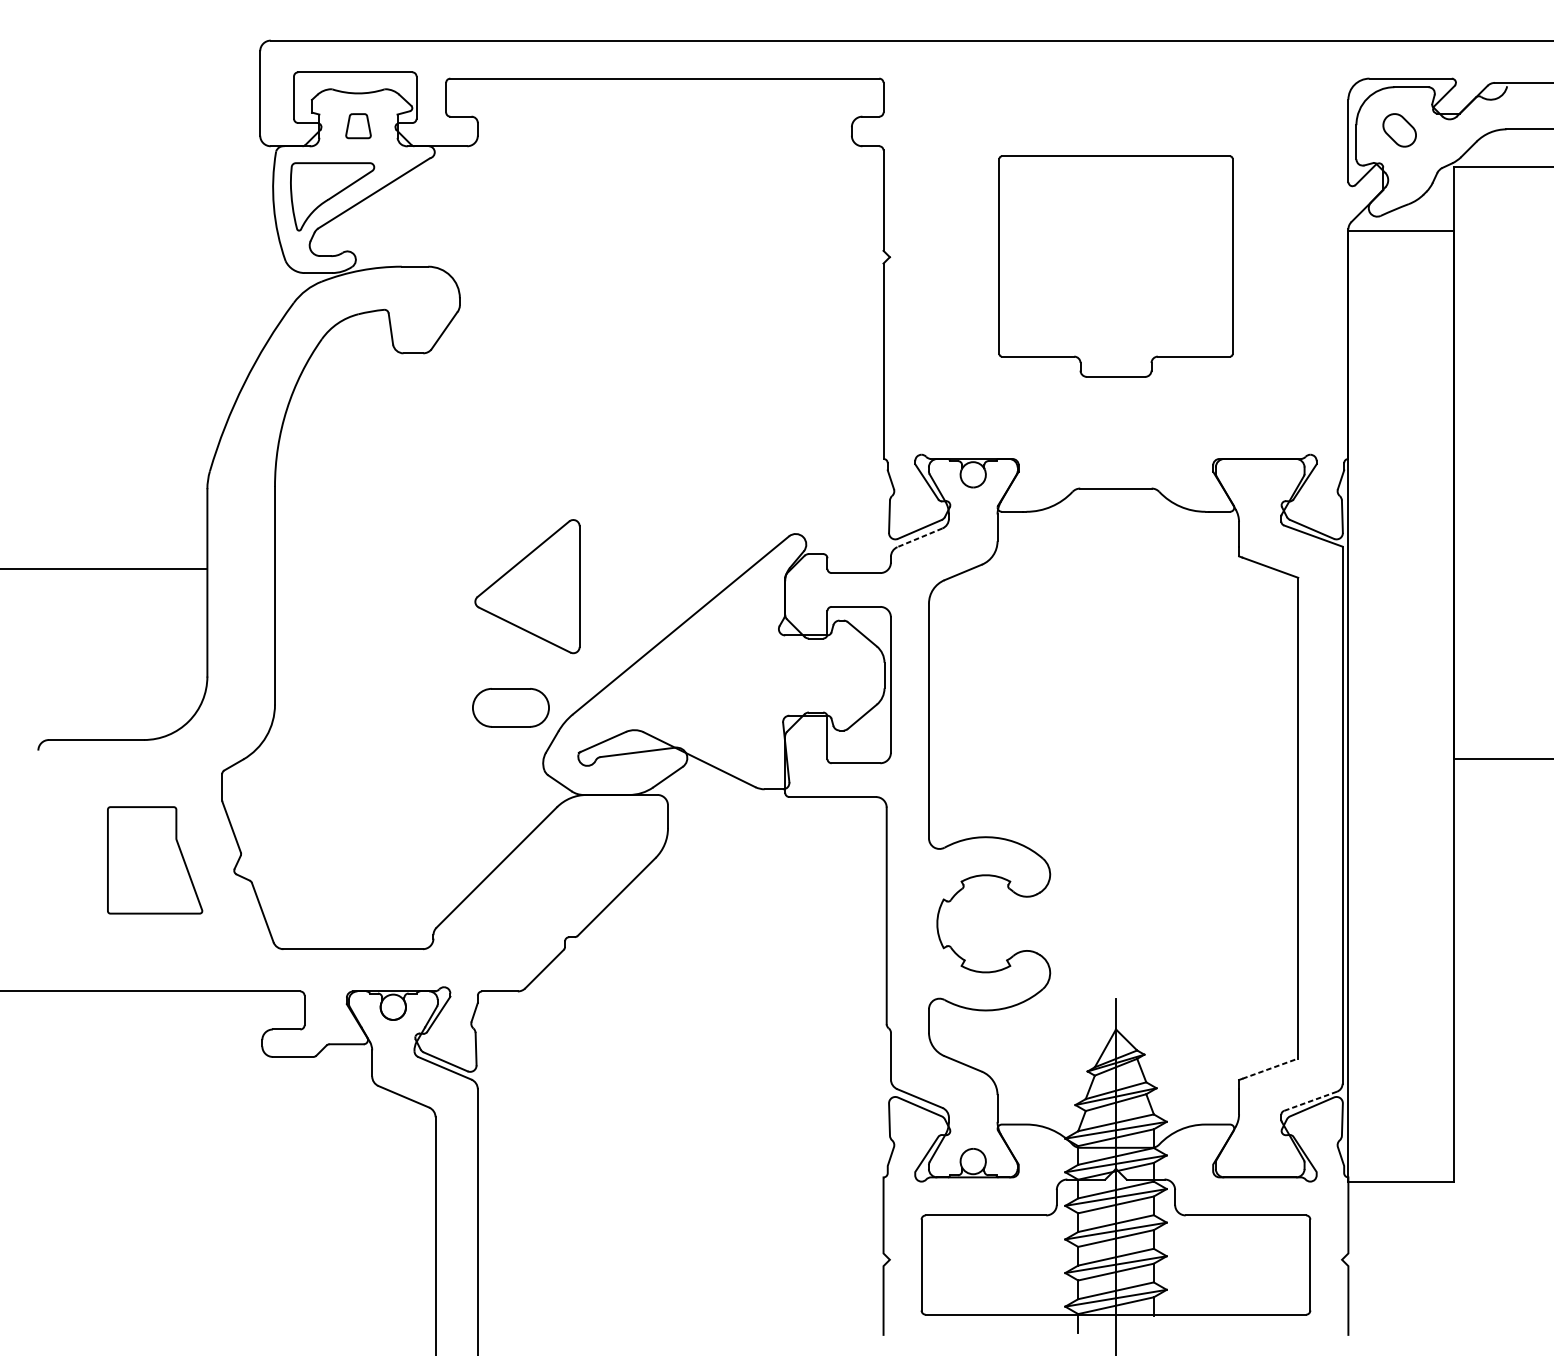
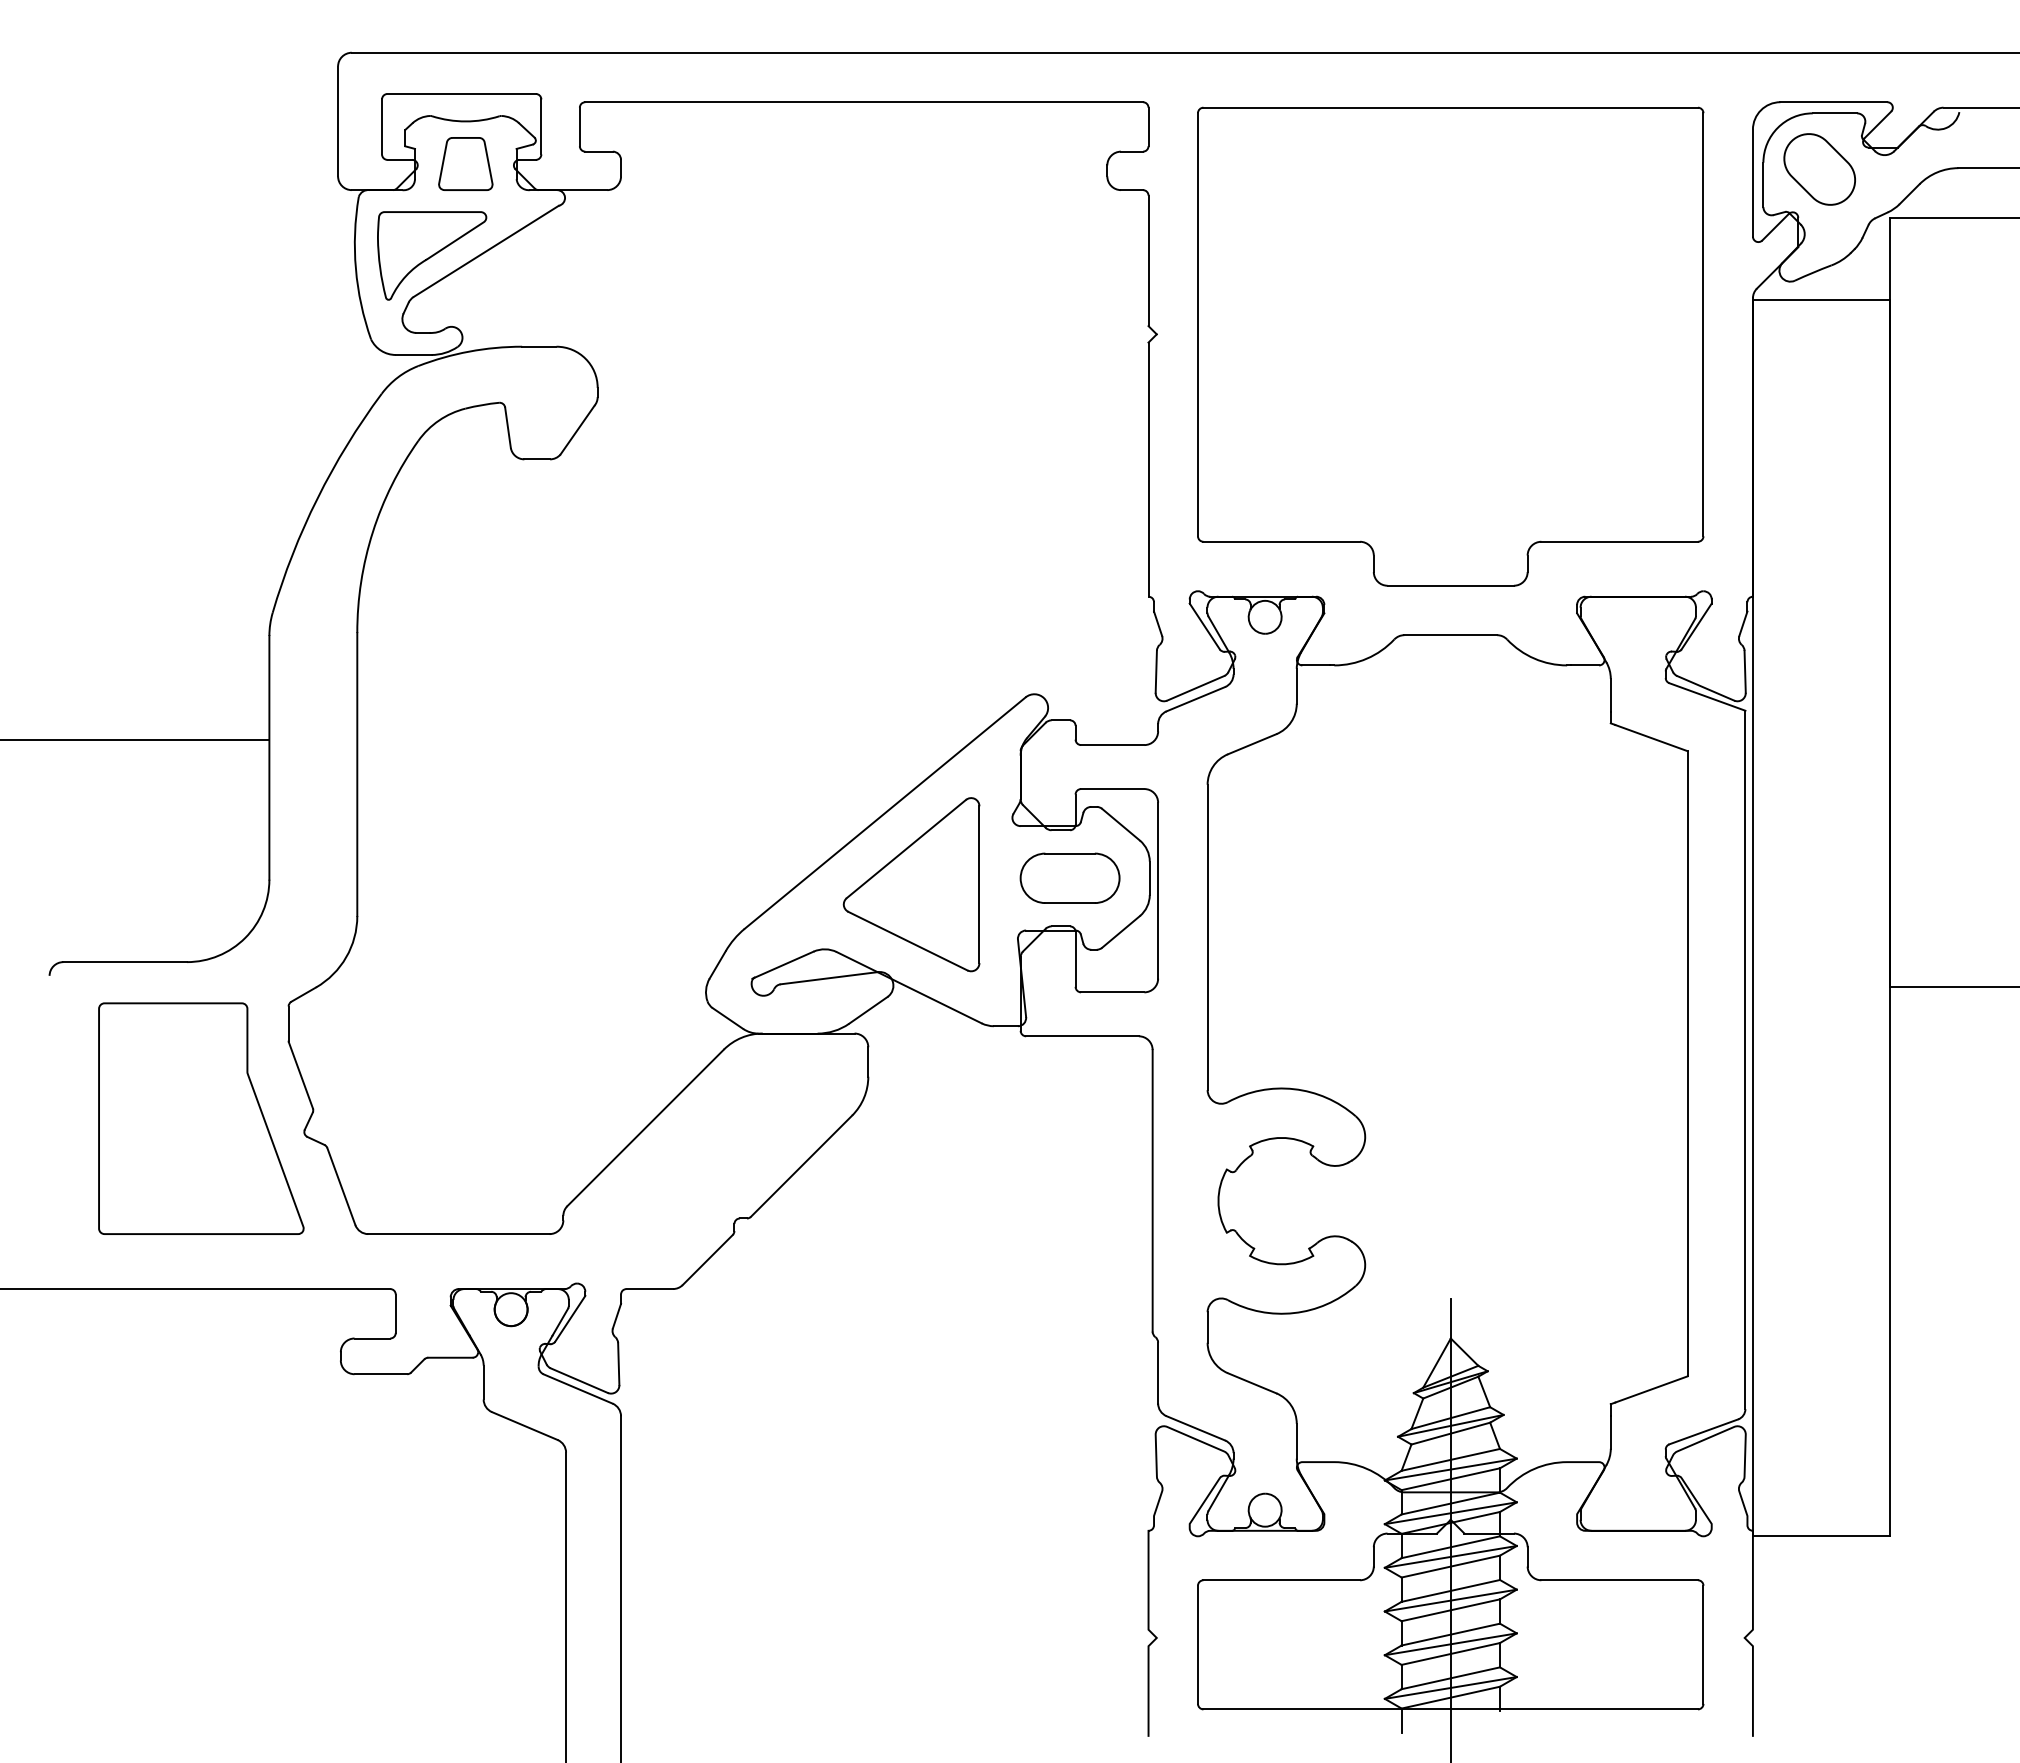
part: (358, 125) -> (465, 163), size x1.67
part: (1399, 130) -> (1819, 169), size x1.67
part: (1115, 266) -> (1450, 346), size x1.67
line: (919, 538) -> (1195, 699), dashed -> solid
part: (527, 586) -> (911, 884), moved
part: (510, 707) -> (1069, 877), moved
part: (155, 860) -> (201, 1118), size x1.67
line: (1270, 1068) -> (1651, 1389), dashed -> solid
line: (1310, 1101) -> (1703, 1431), dashed -> solid

